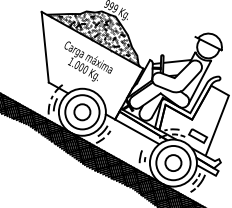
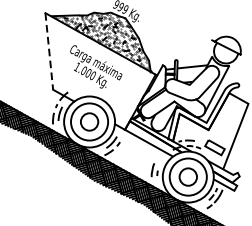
line: (45, 47) -> (49, 51), solid -> dashed

